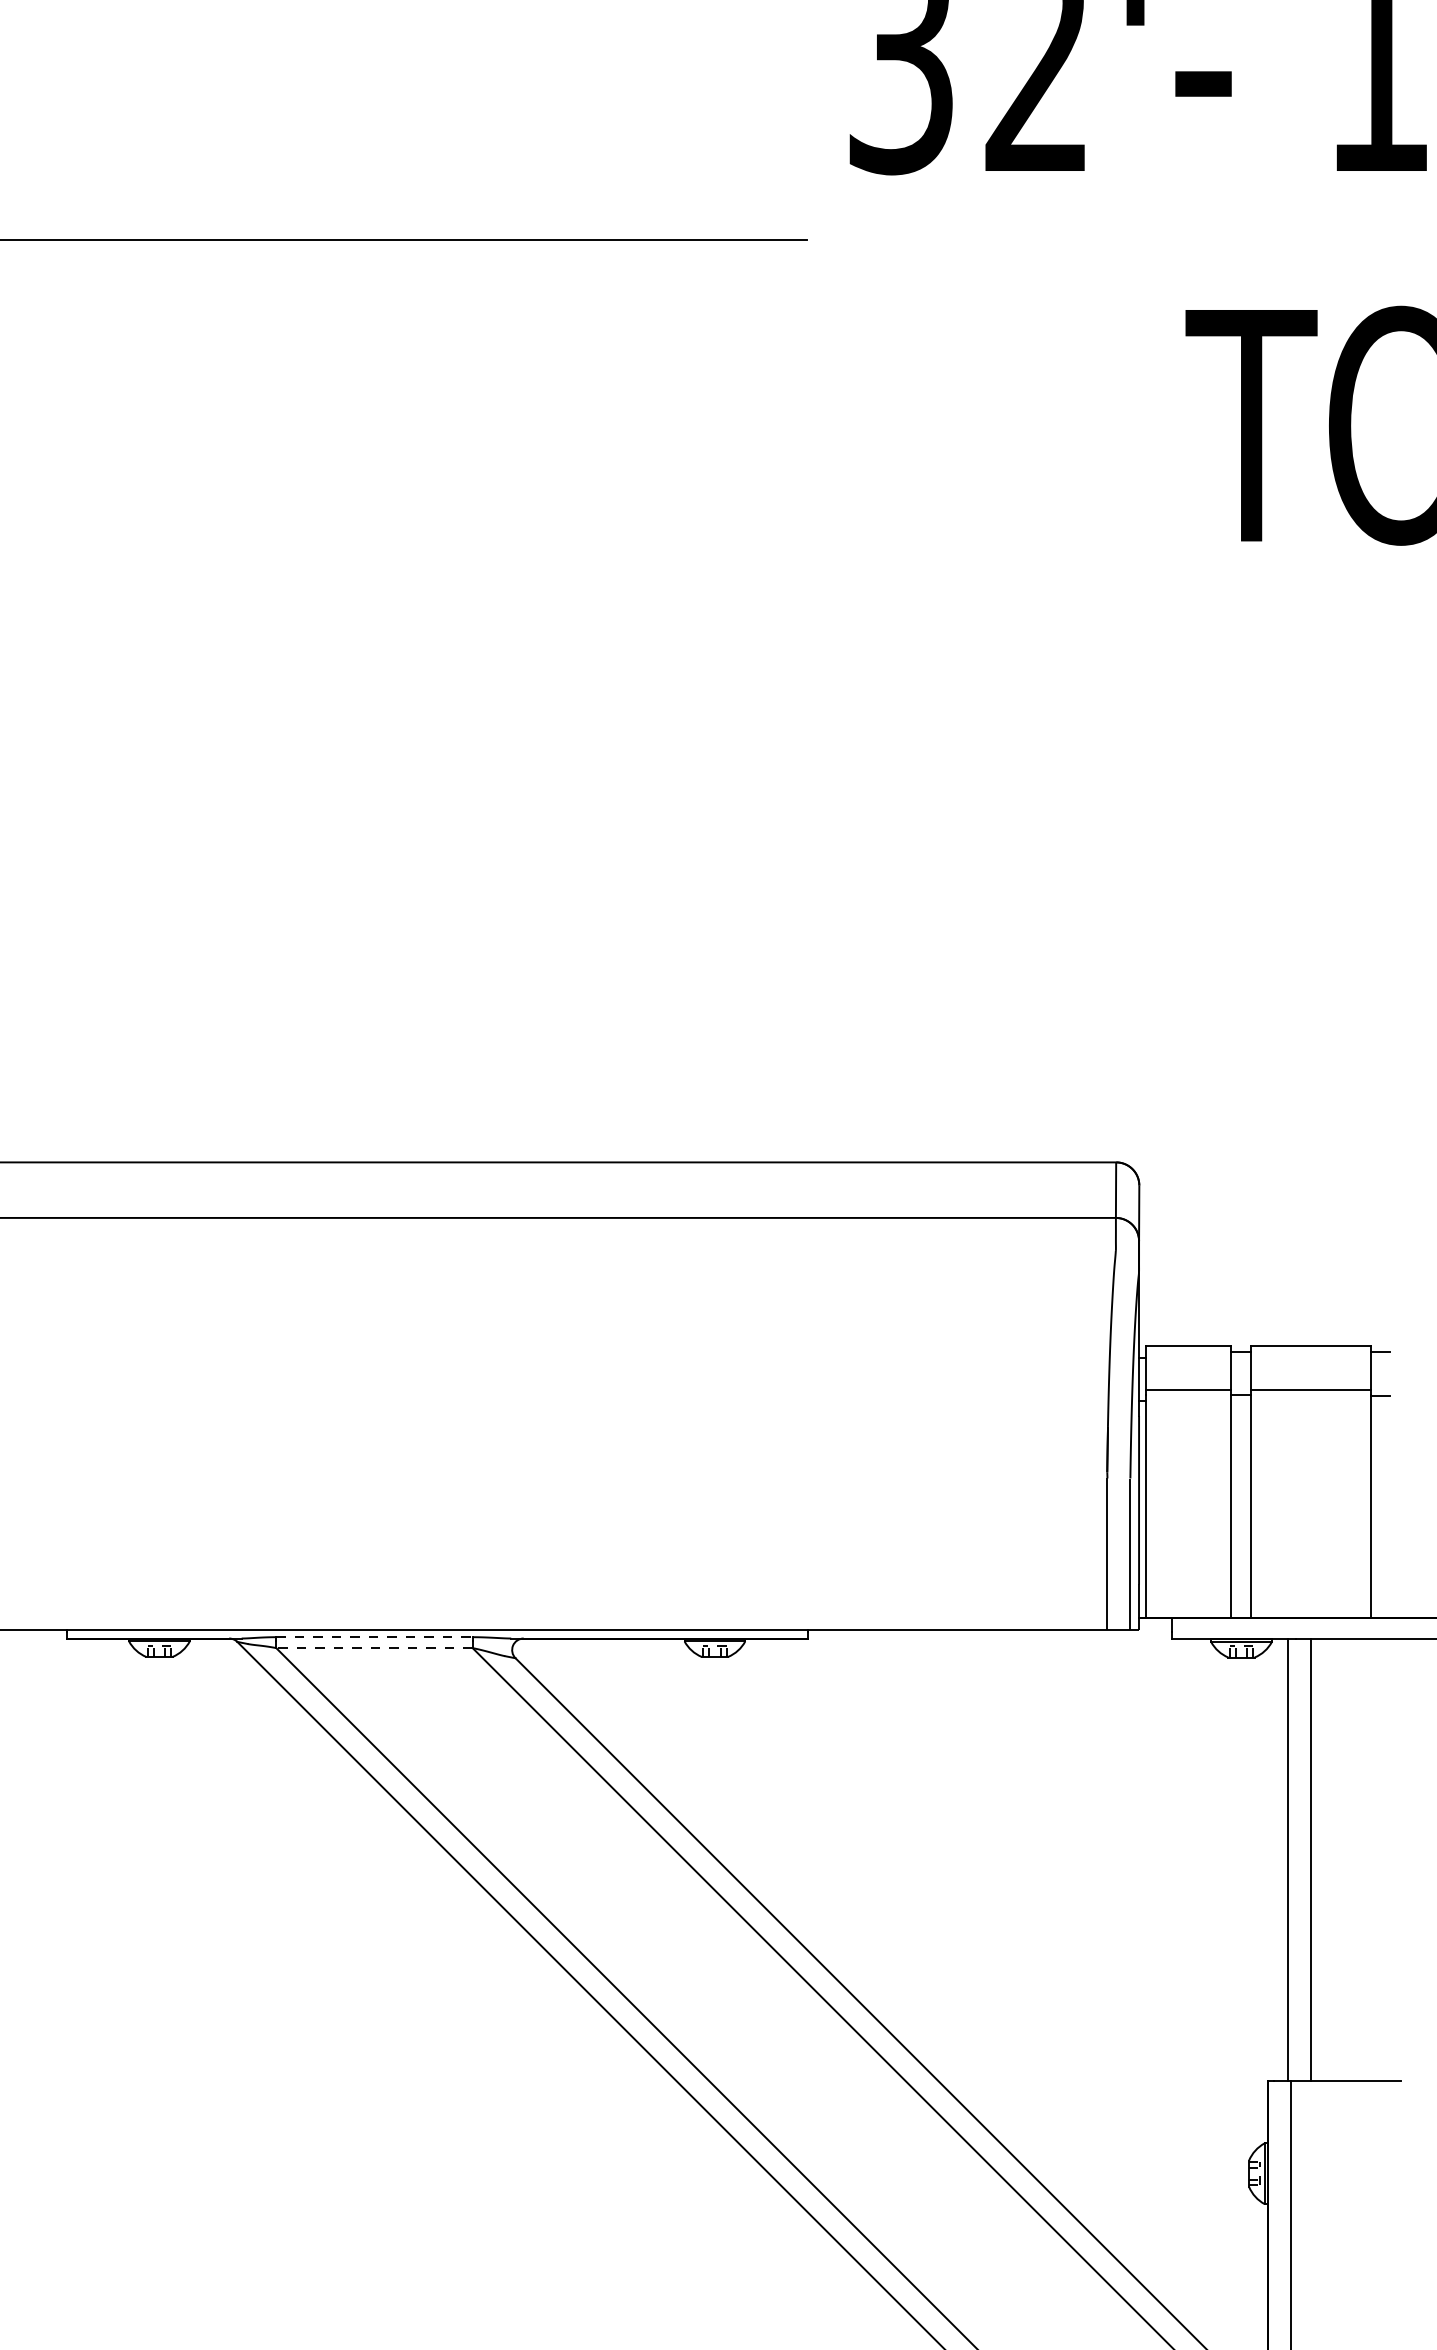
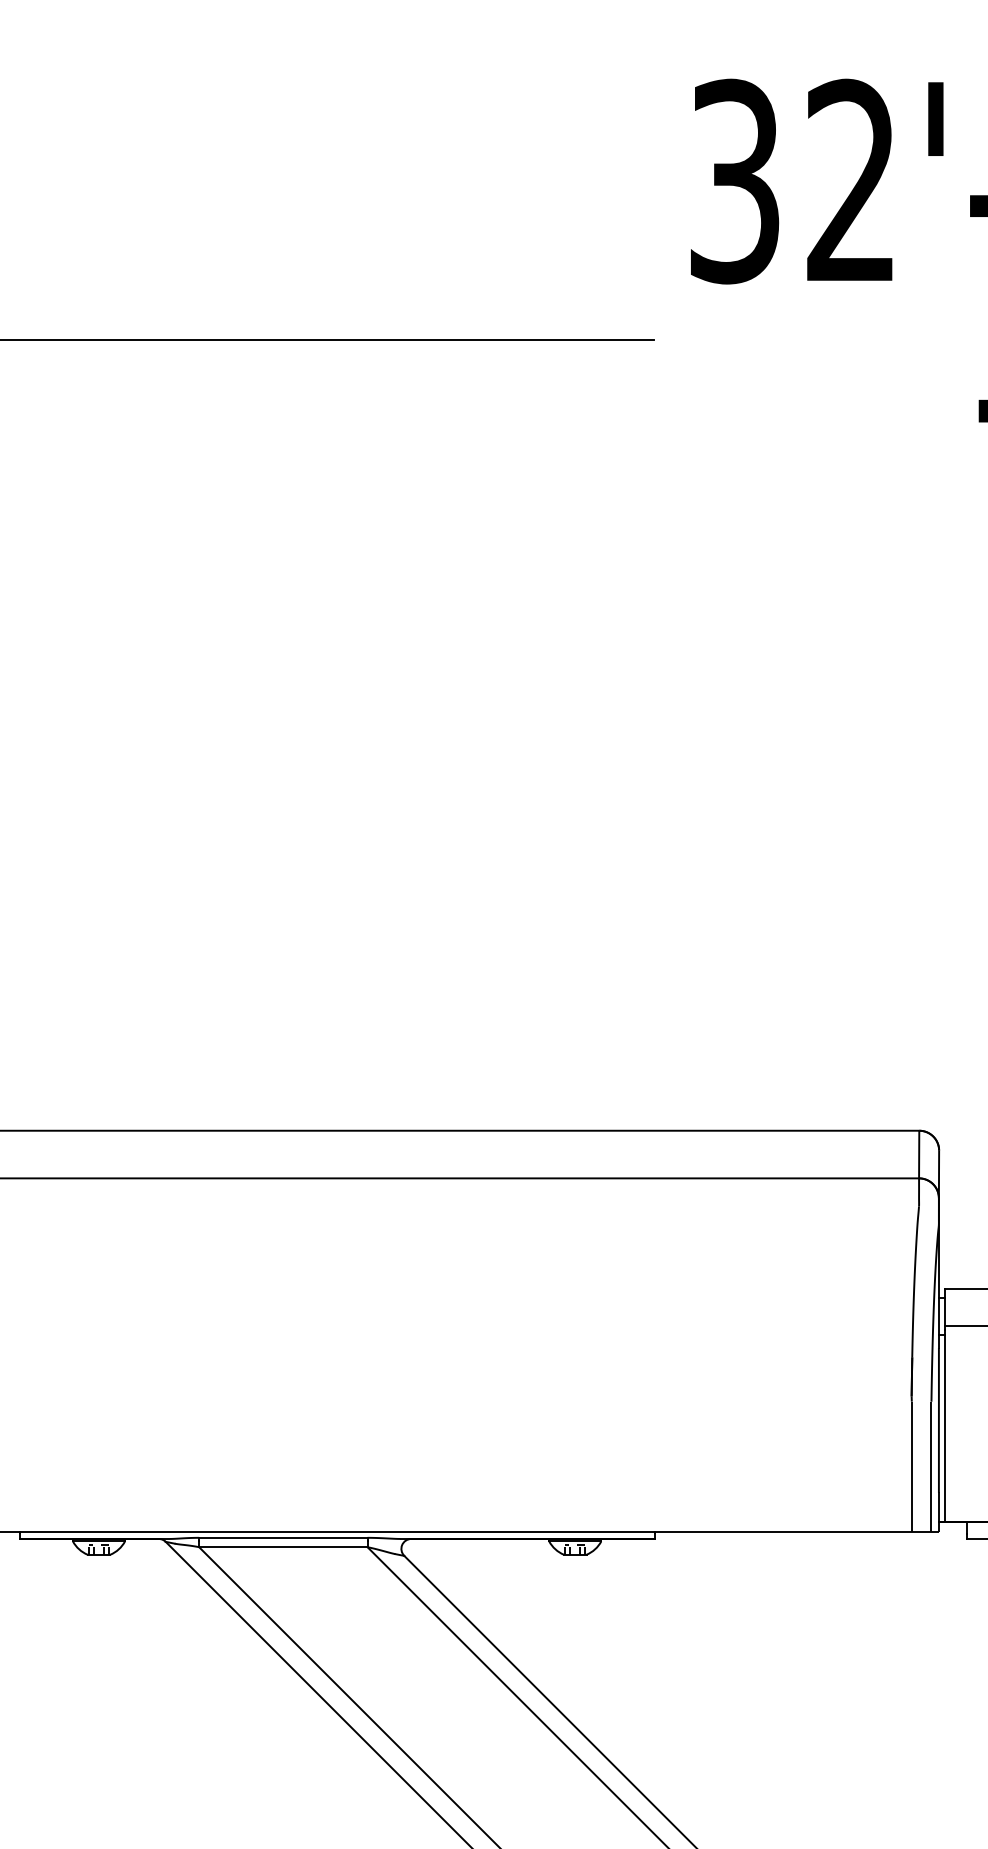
line: (374, 1637) -> (283, 1538), dashed -> solid
line: (373, 1648) -> (282, 1547), dashed -> solid

